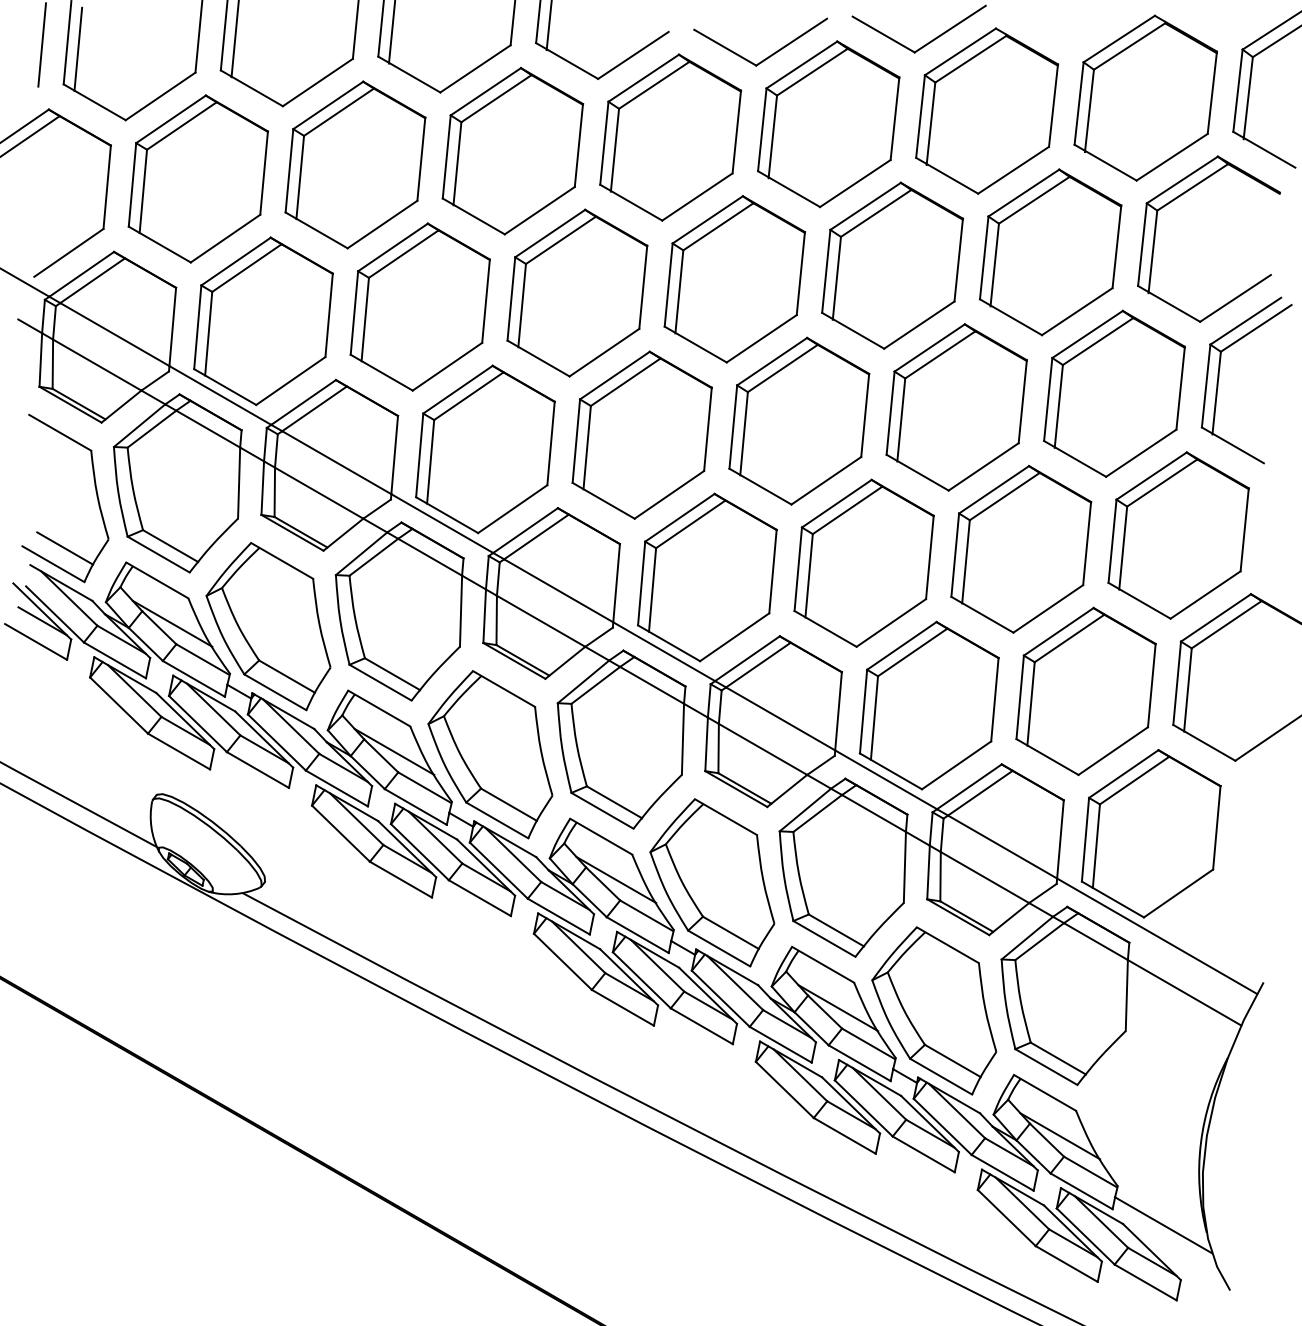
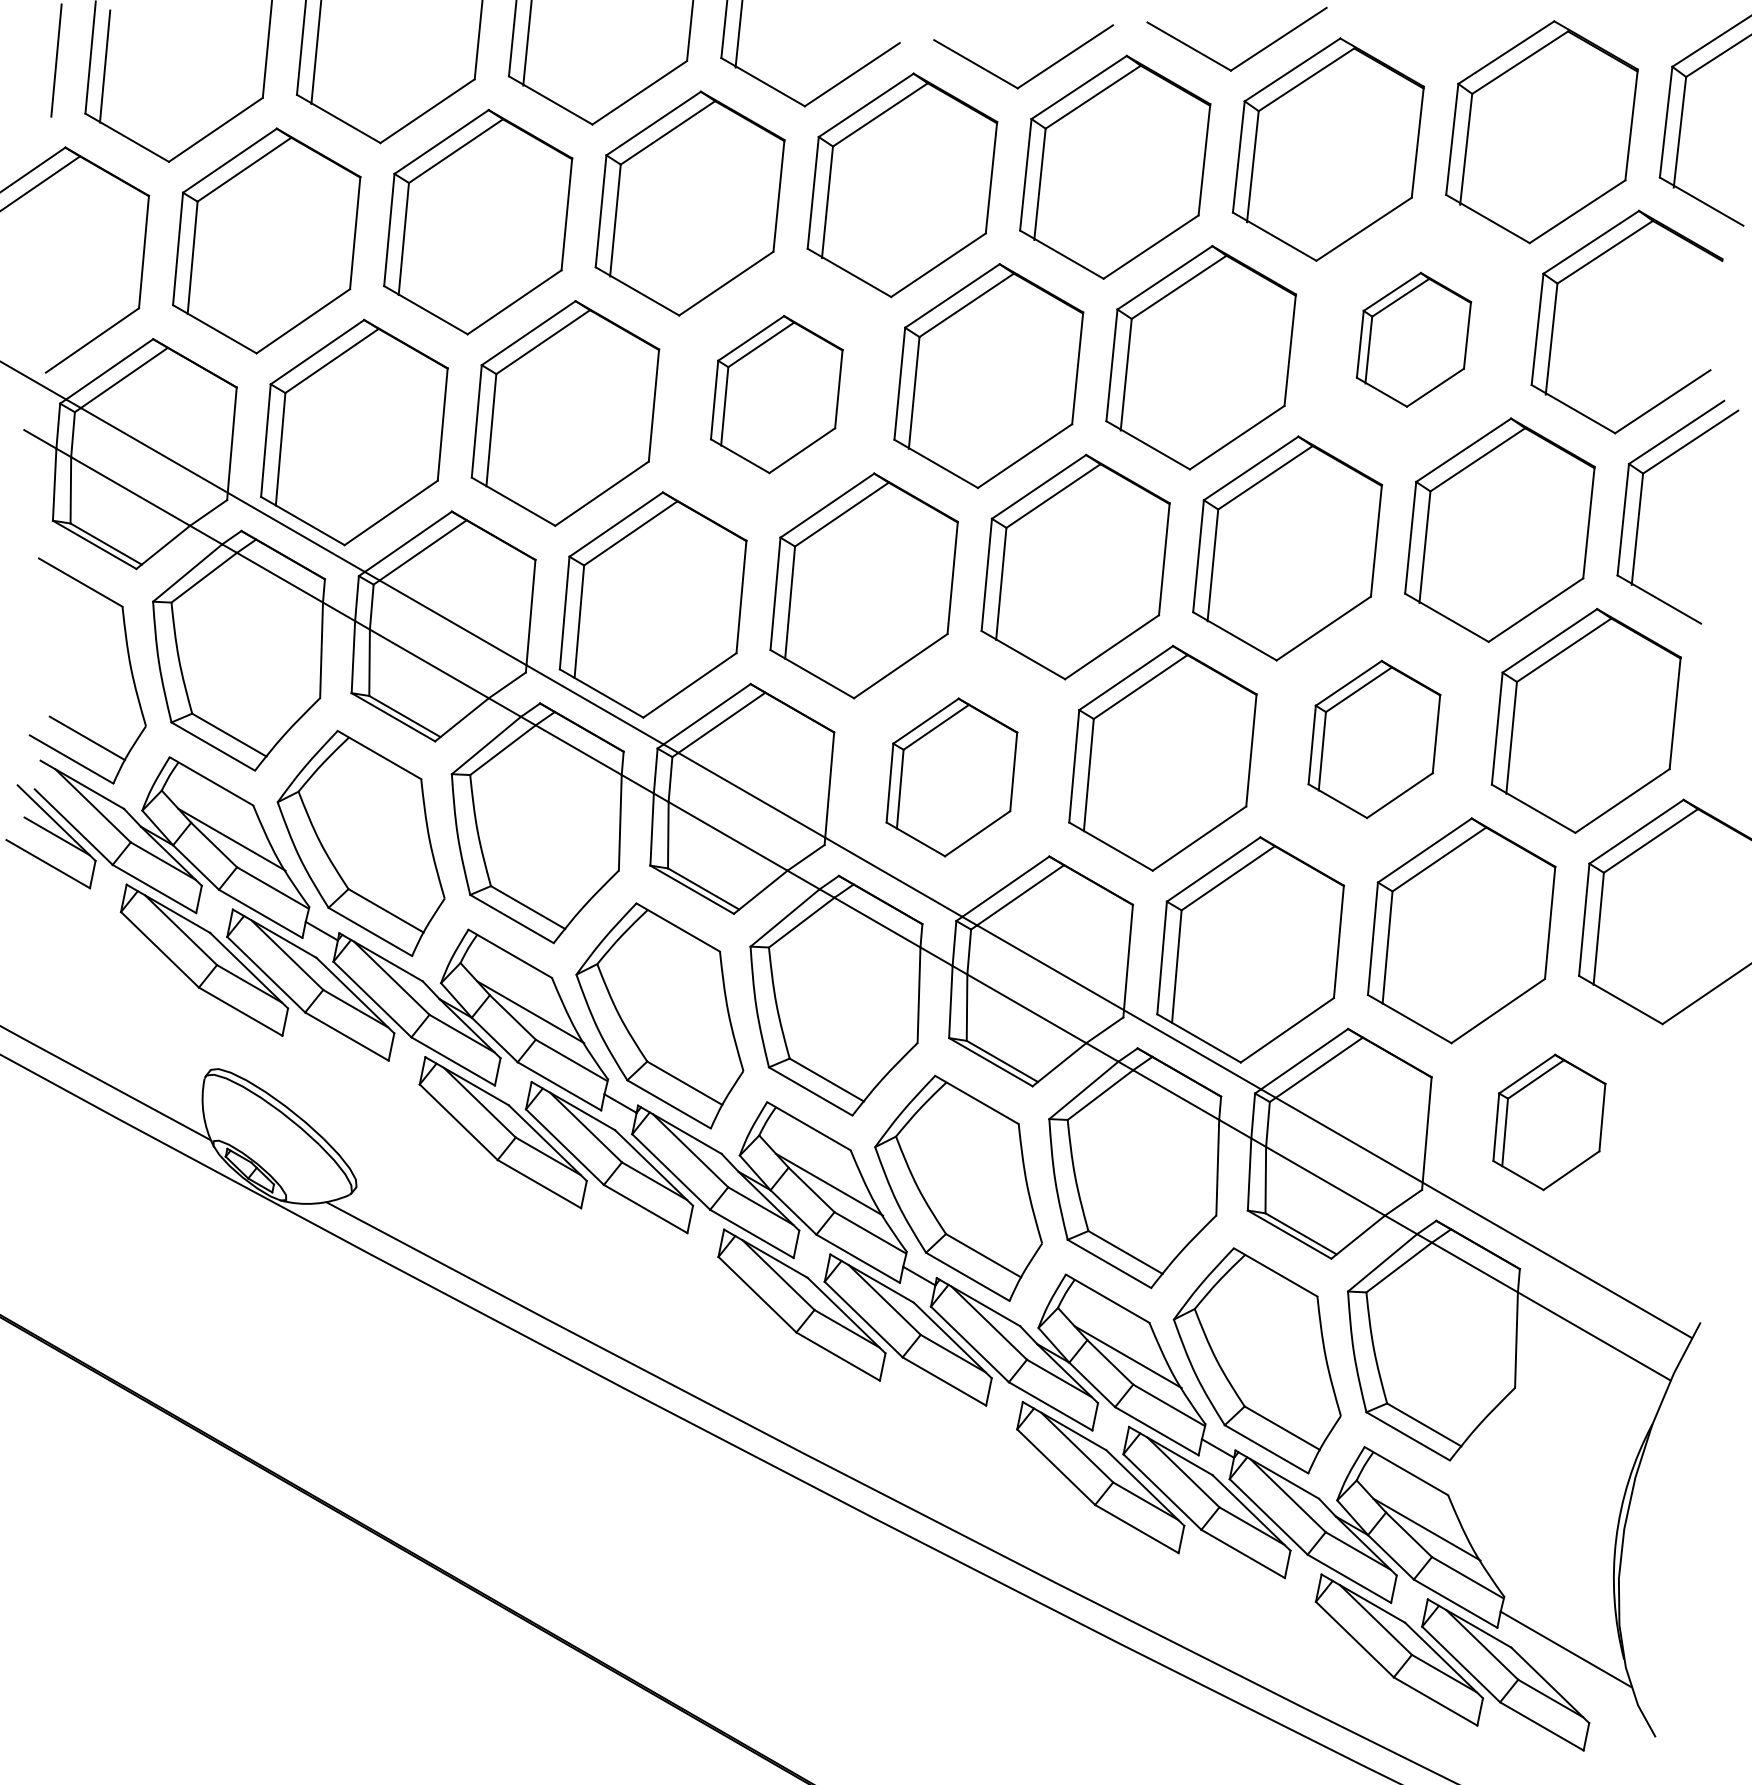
part: (1050, 252) -> (1413, 339), size x0.6
part: (577, 293) -> (776, 394), size x0.7
part: (1021, 549) -> (1374, 739), size x0.7
part: (707, 577) -> (951, 777), size x0.7
part: (1151, 833) -> (1549, 1122), size x0.6

